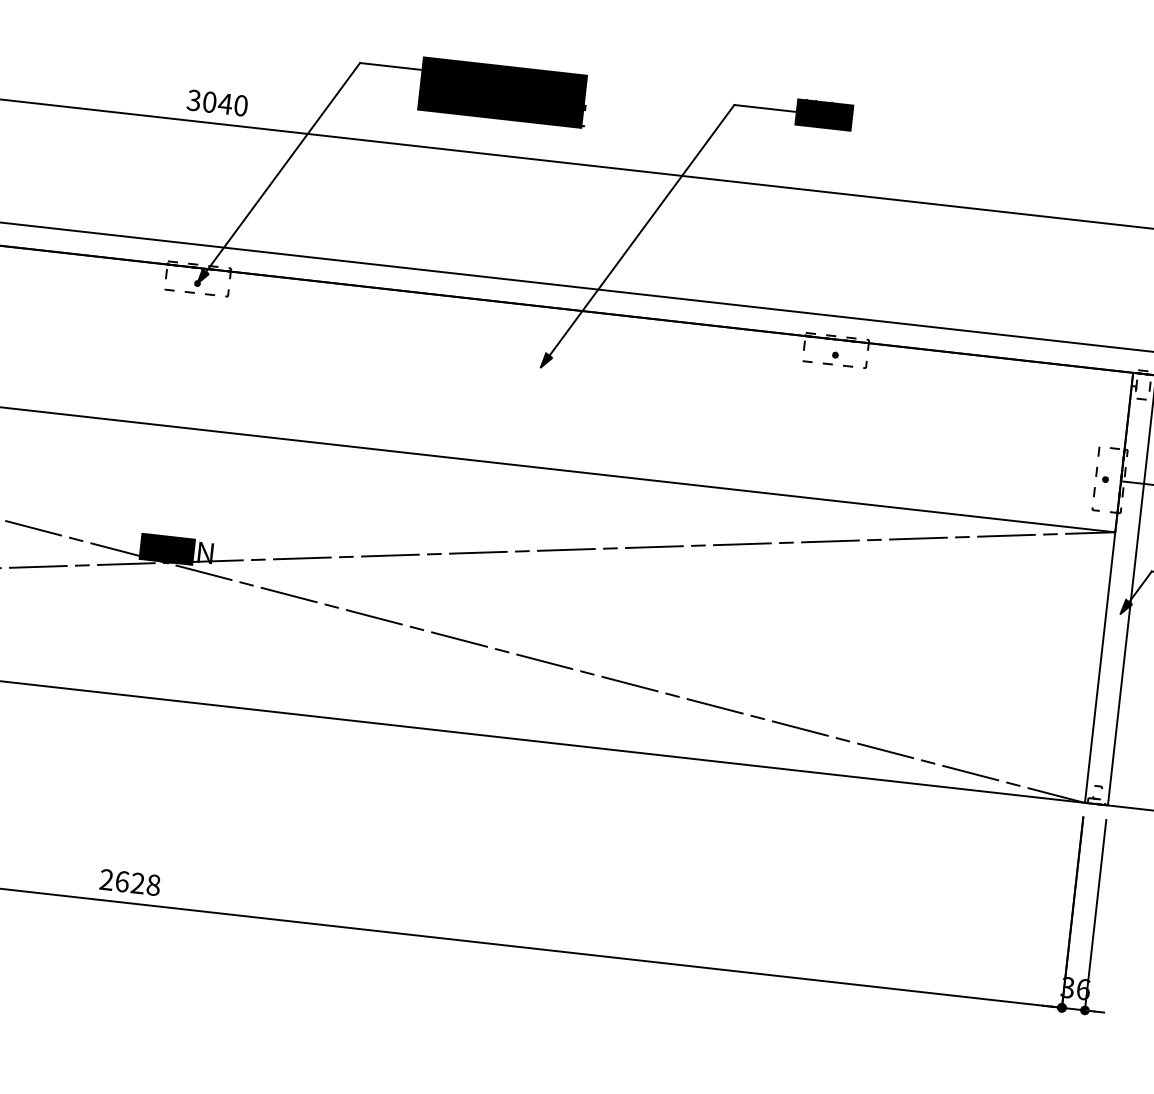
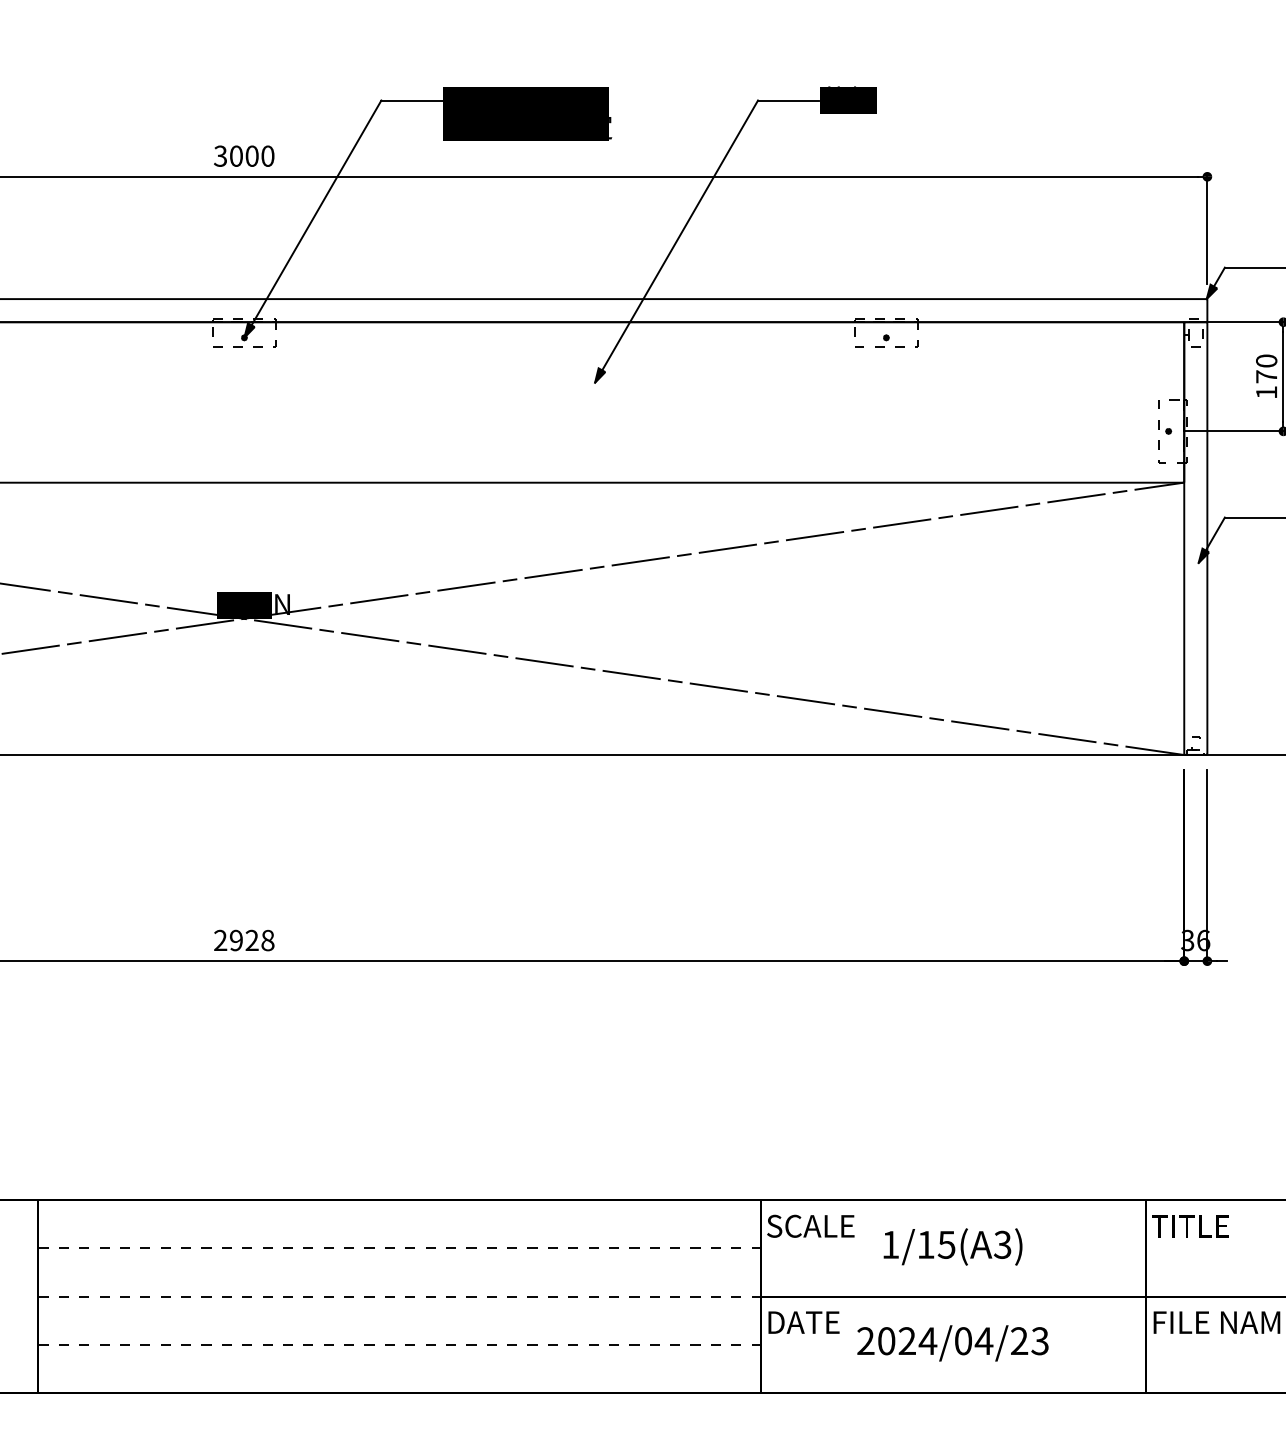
text: (225, 103) -> (252, 155), 3040 -> 3000
text: (122, 881) -> (236, 940), 2628 -> 2928

